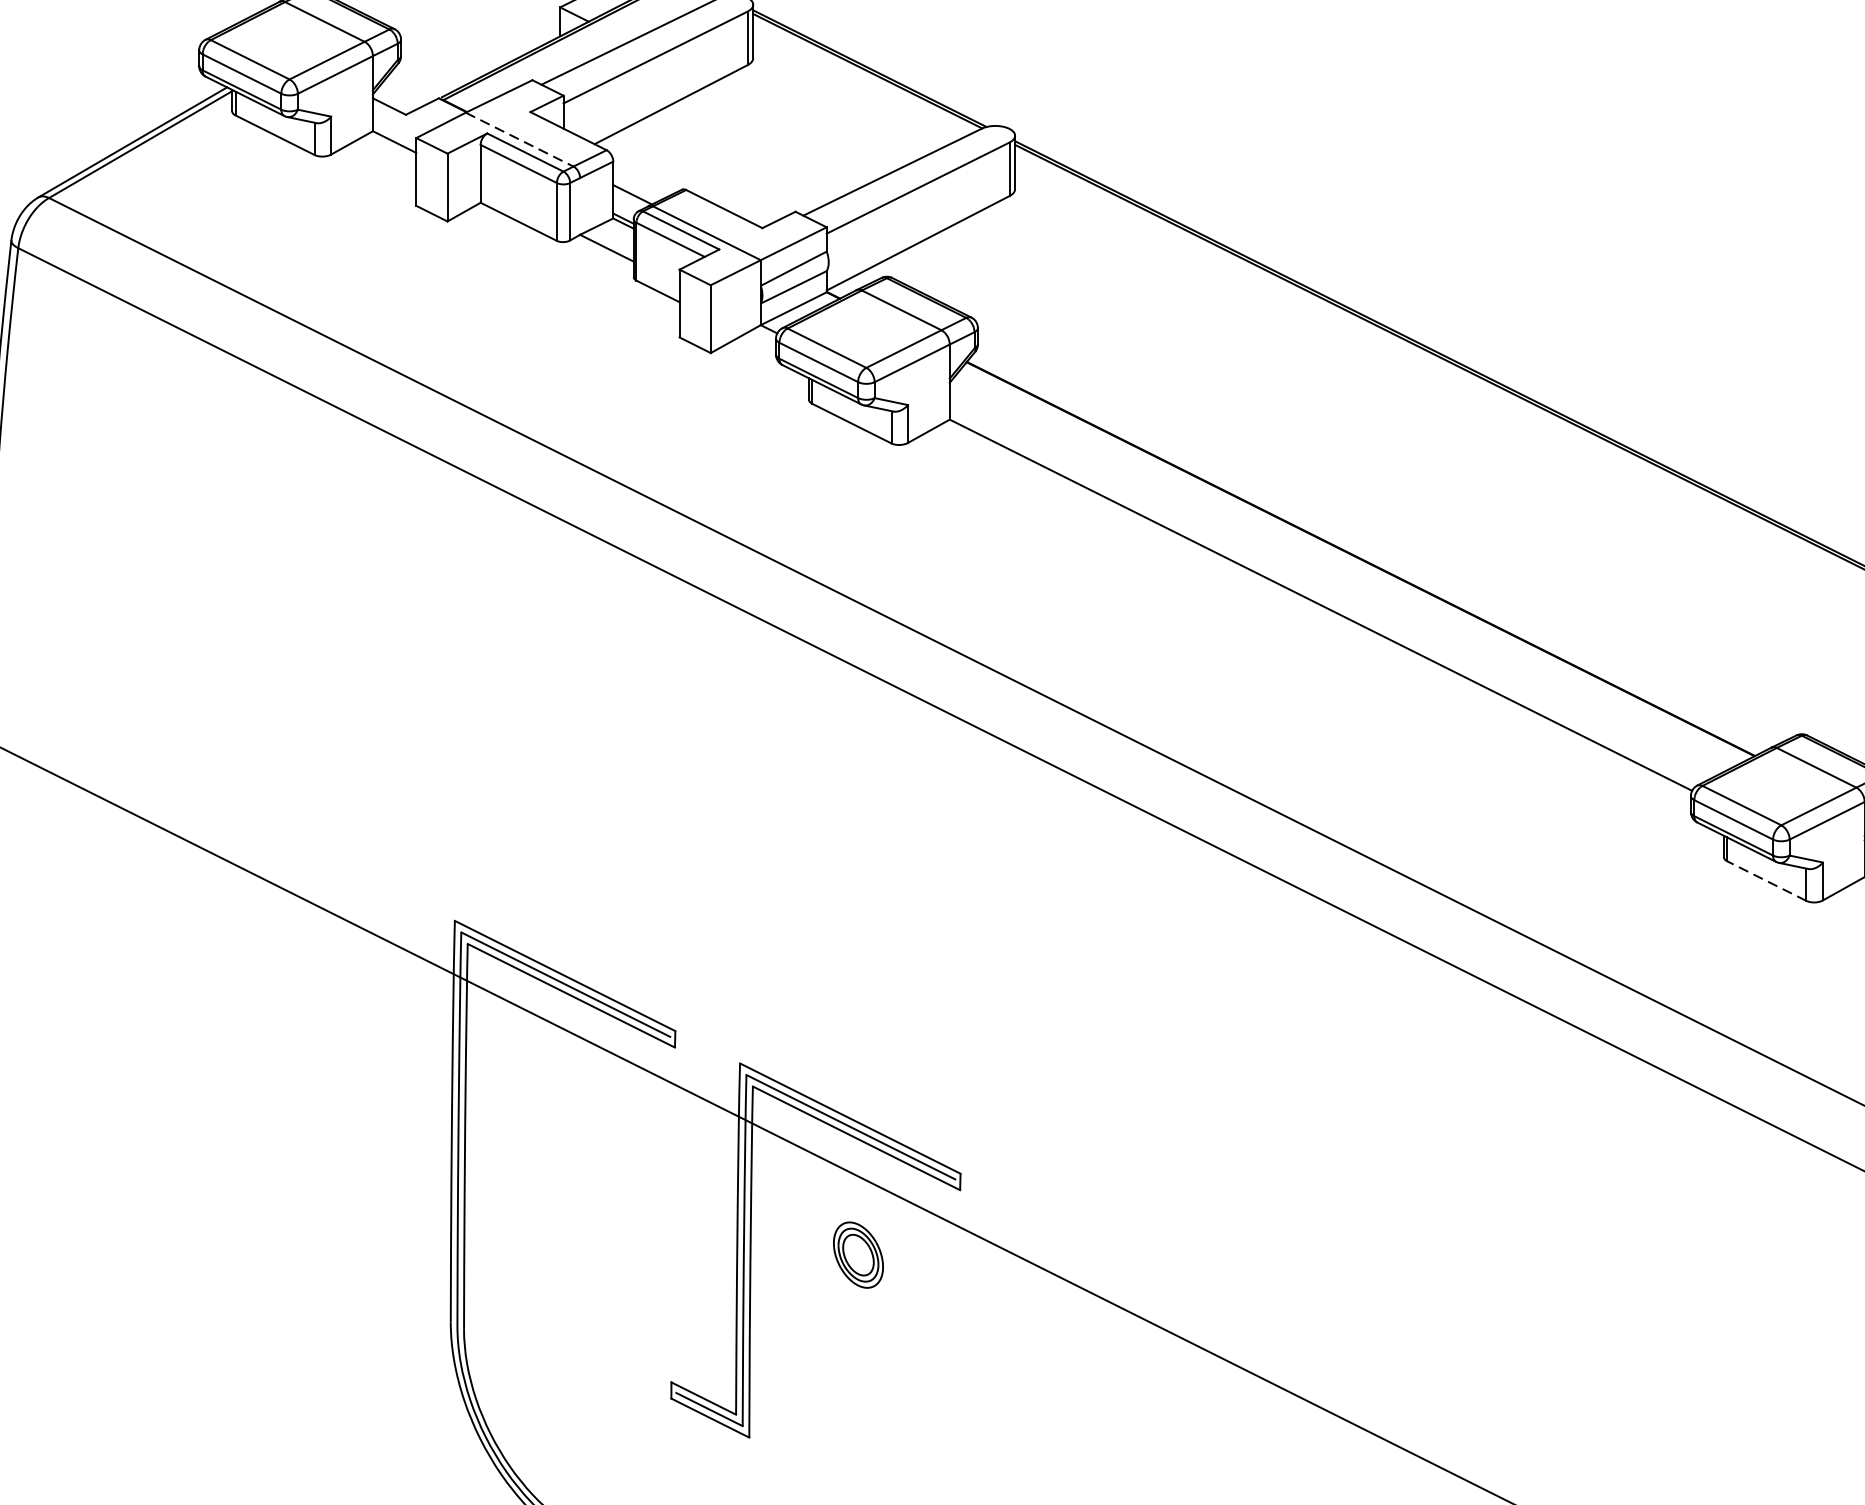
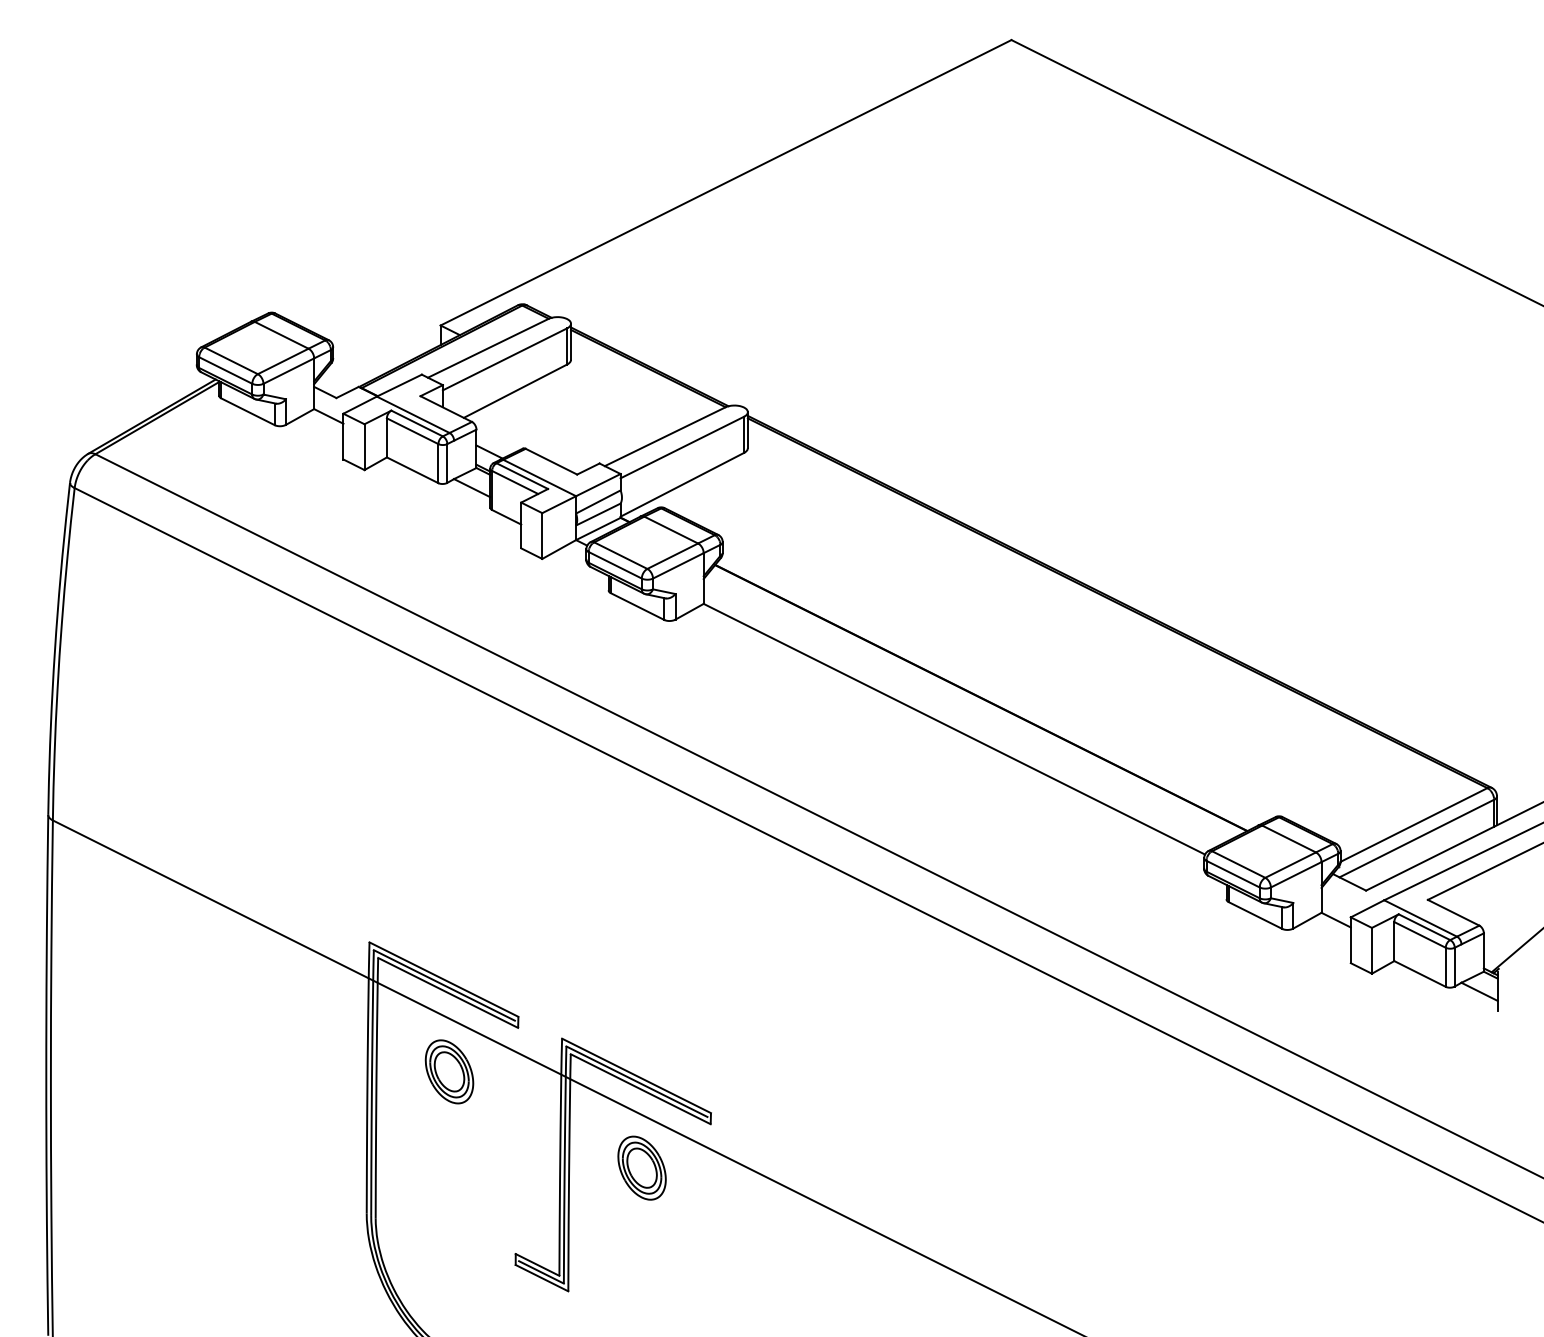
line: (520, 139) -> (413, 414), dashed -> solid
line: (1766, 881) -> (1255, 915), dashed -> solid
part: (573, 1112) -> (449, 1071), added
part: (857, 1254) -> (641, 1167), size x1.43

